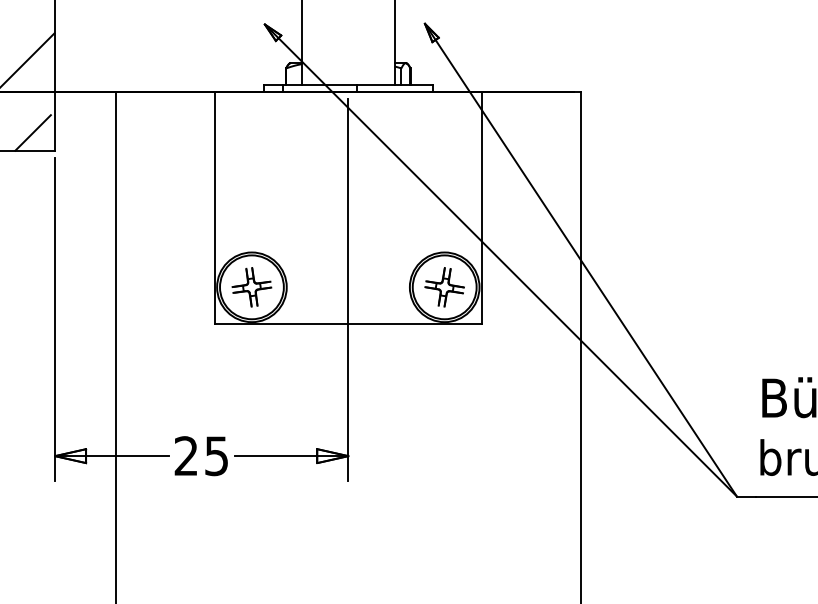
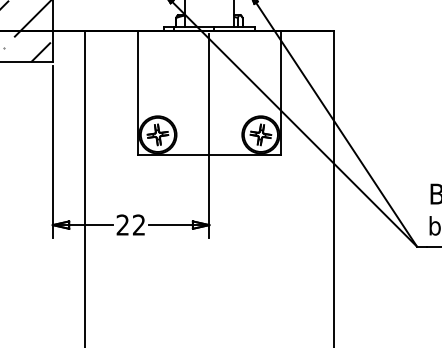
text: (215, 454) -> (138, 224), 25 -> 22

